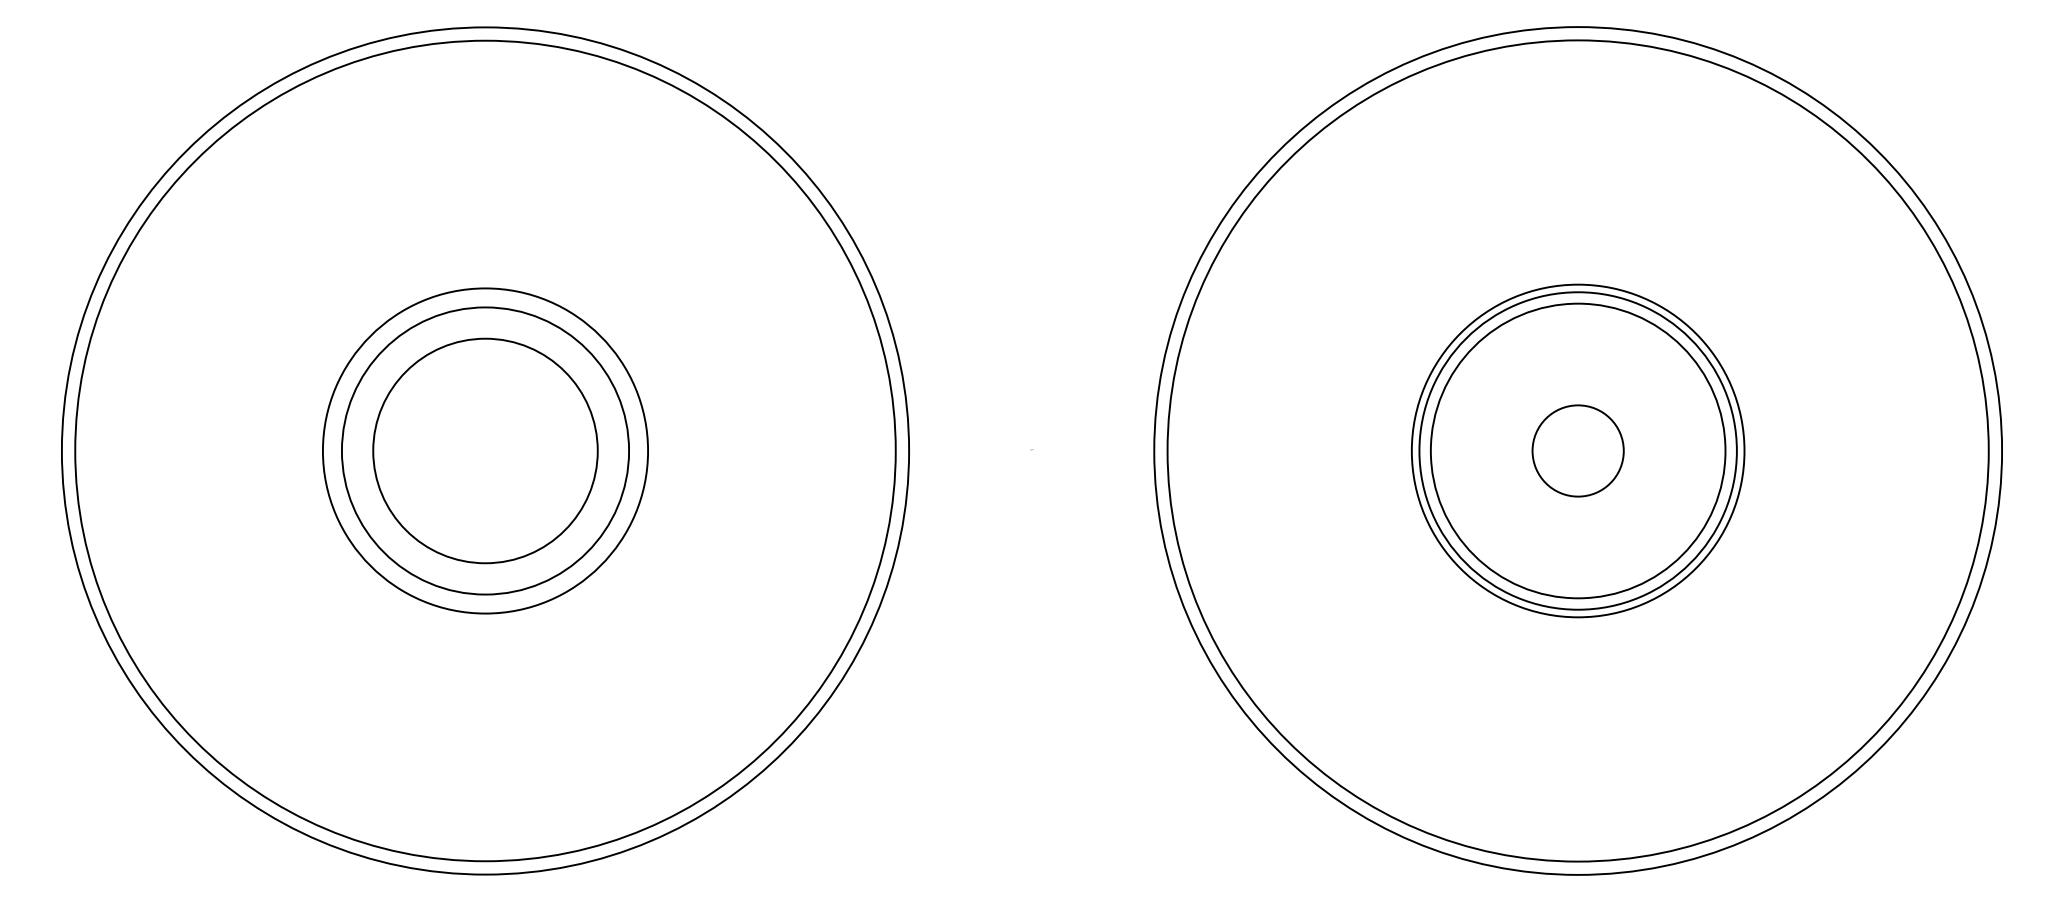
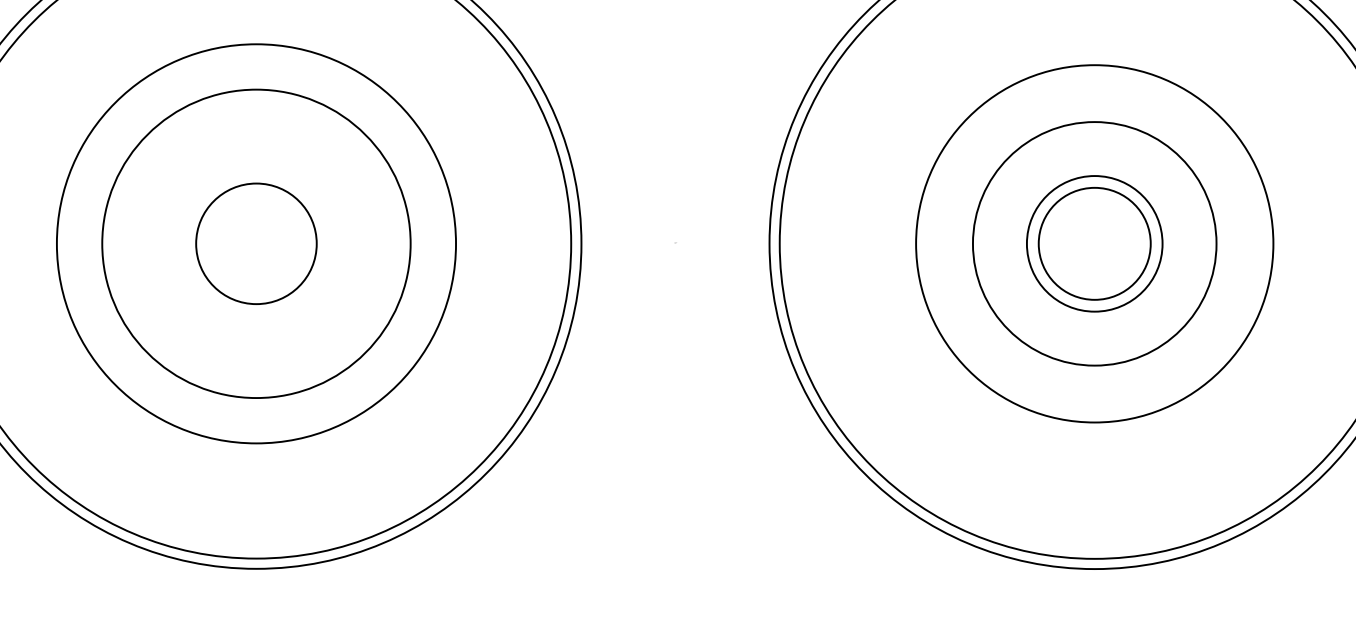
circle: (485, 450) -> (256, 243), size x0.7
circle: (485, 450) -> (256, 243), size x1.4
circle: (485, 450) -> (256, 243), size x1.6
circle: (1577, 450) -> (1094, 243), size x0.6
circle: (1577, 450) -> (1094, 243), size x1.4
circle: (1577, 450) -> (1094, 243), size x1.6

